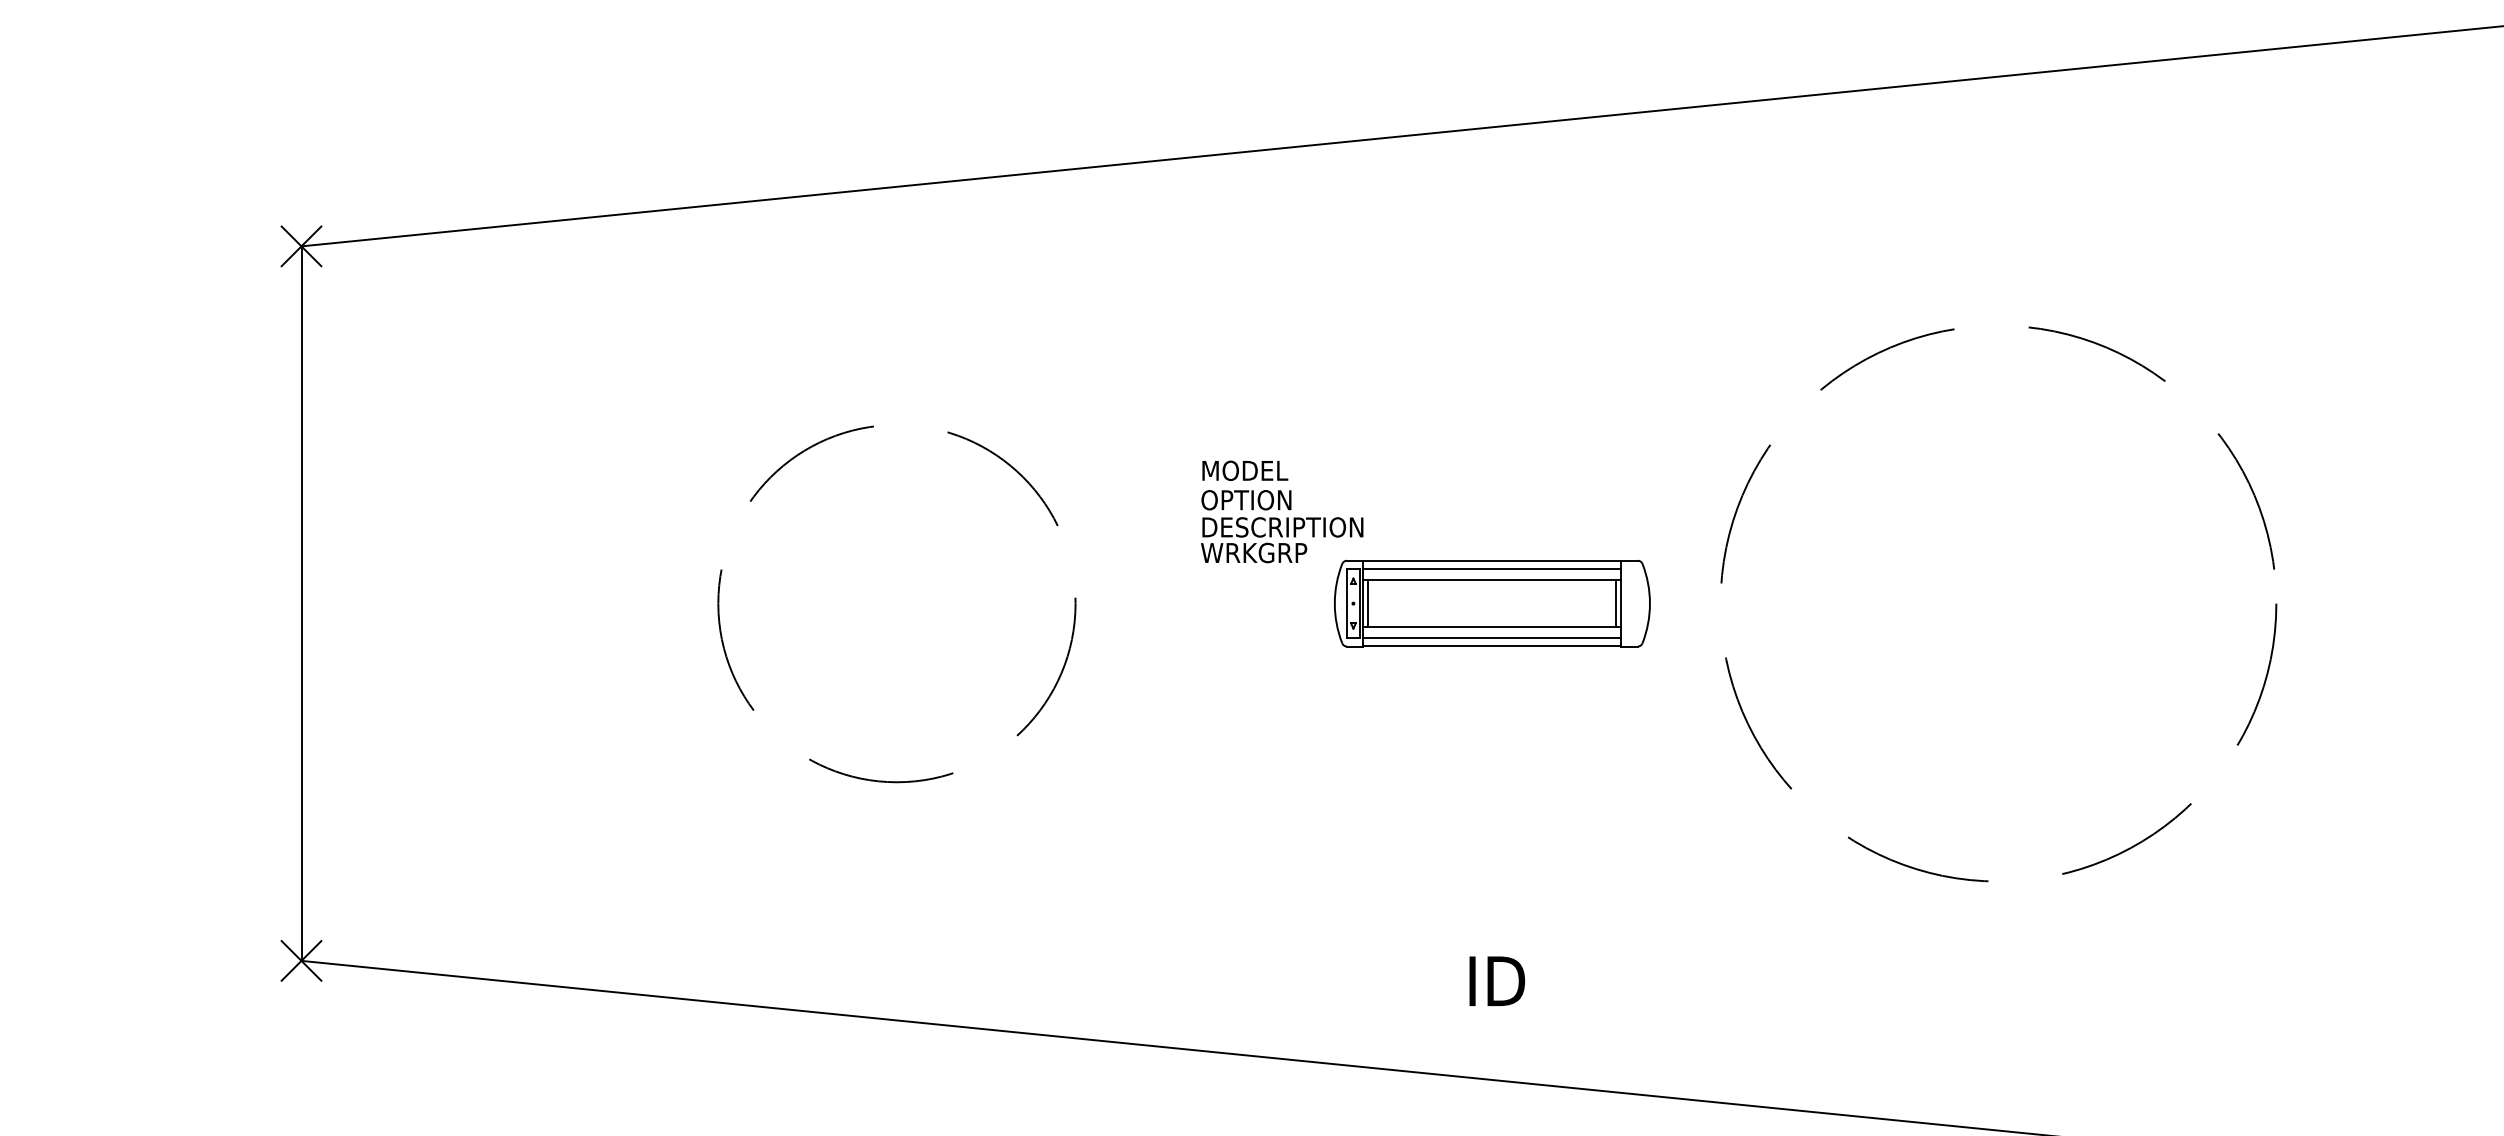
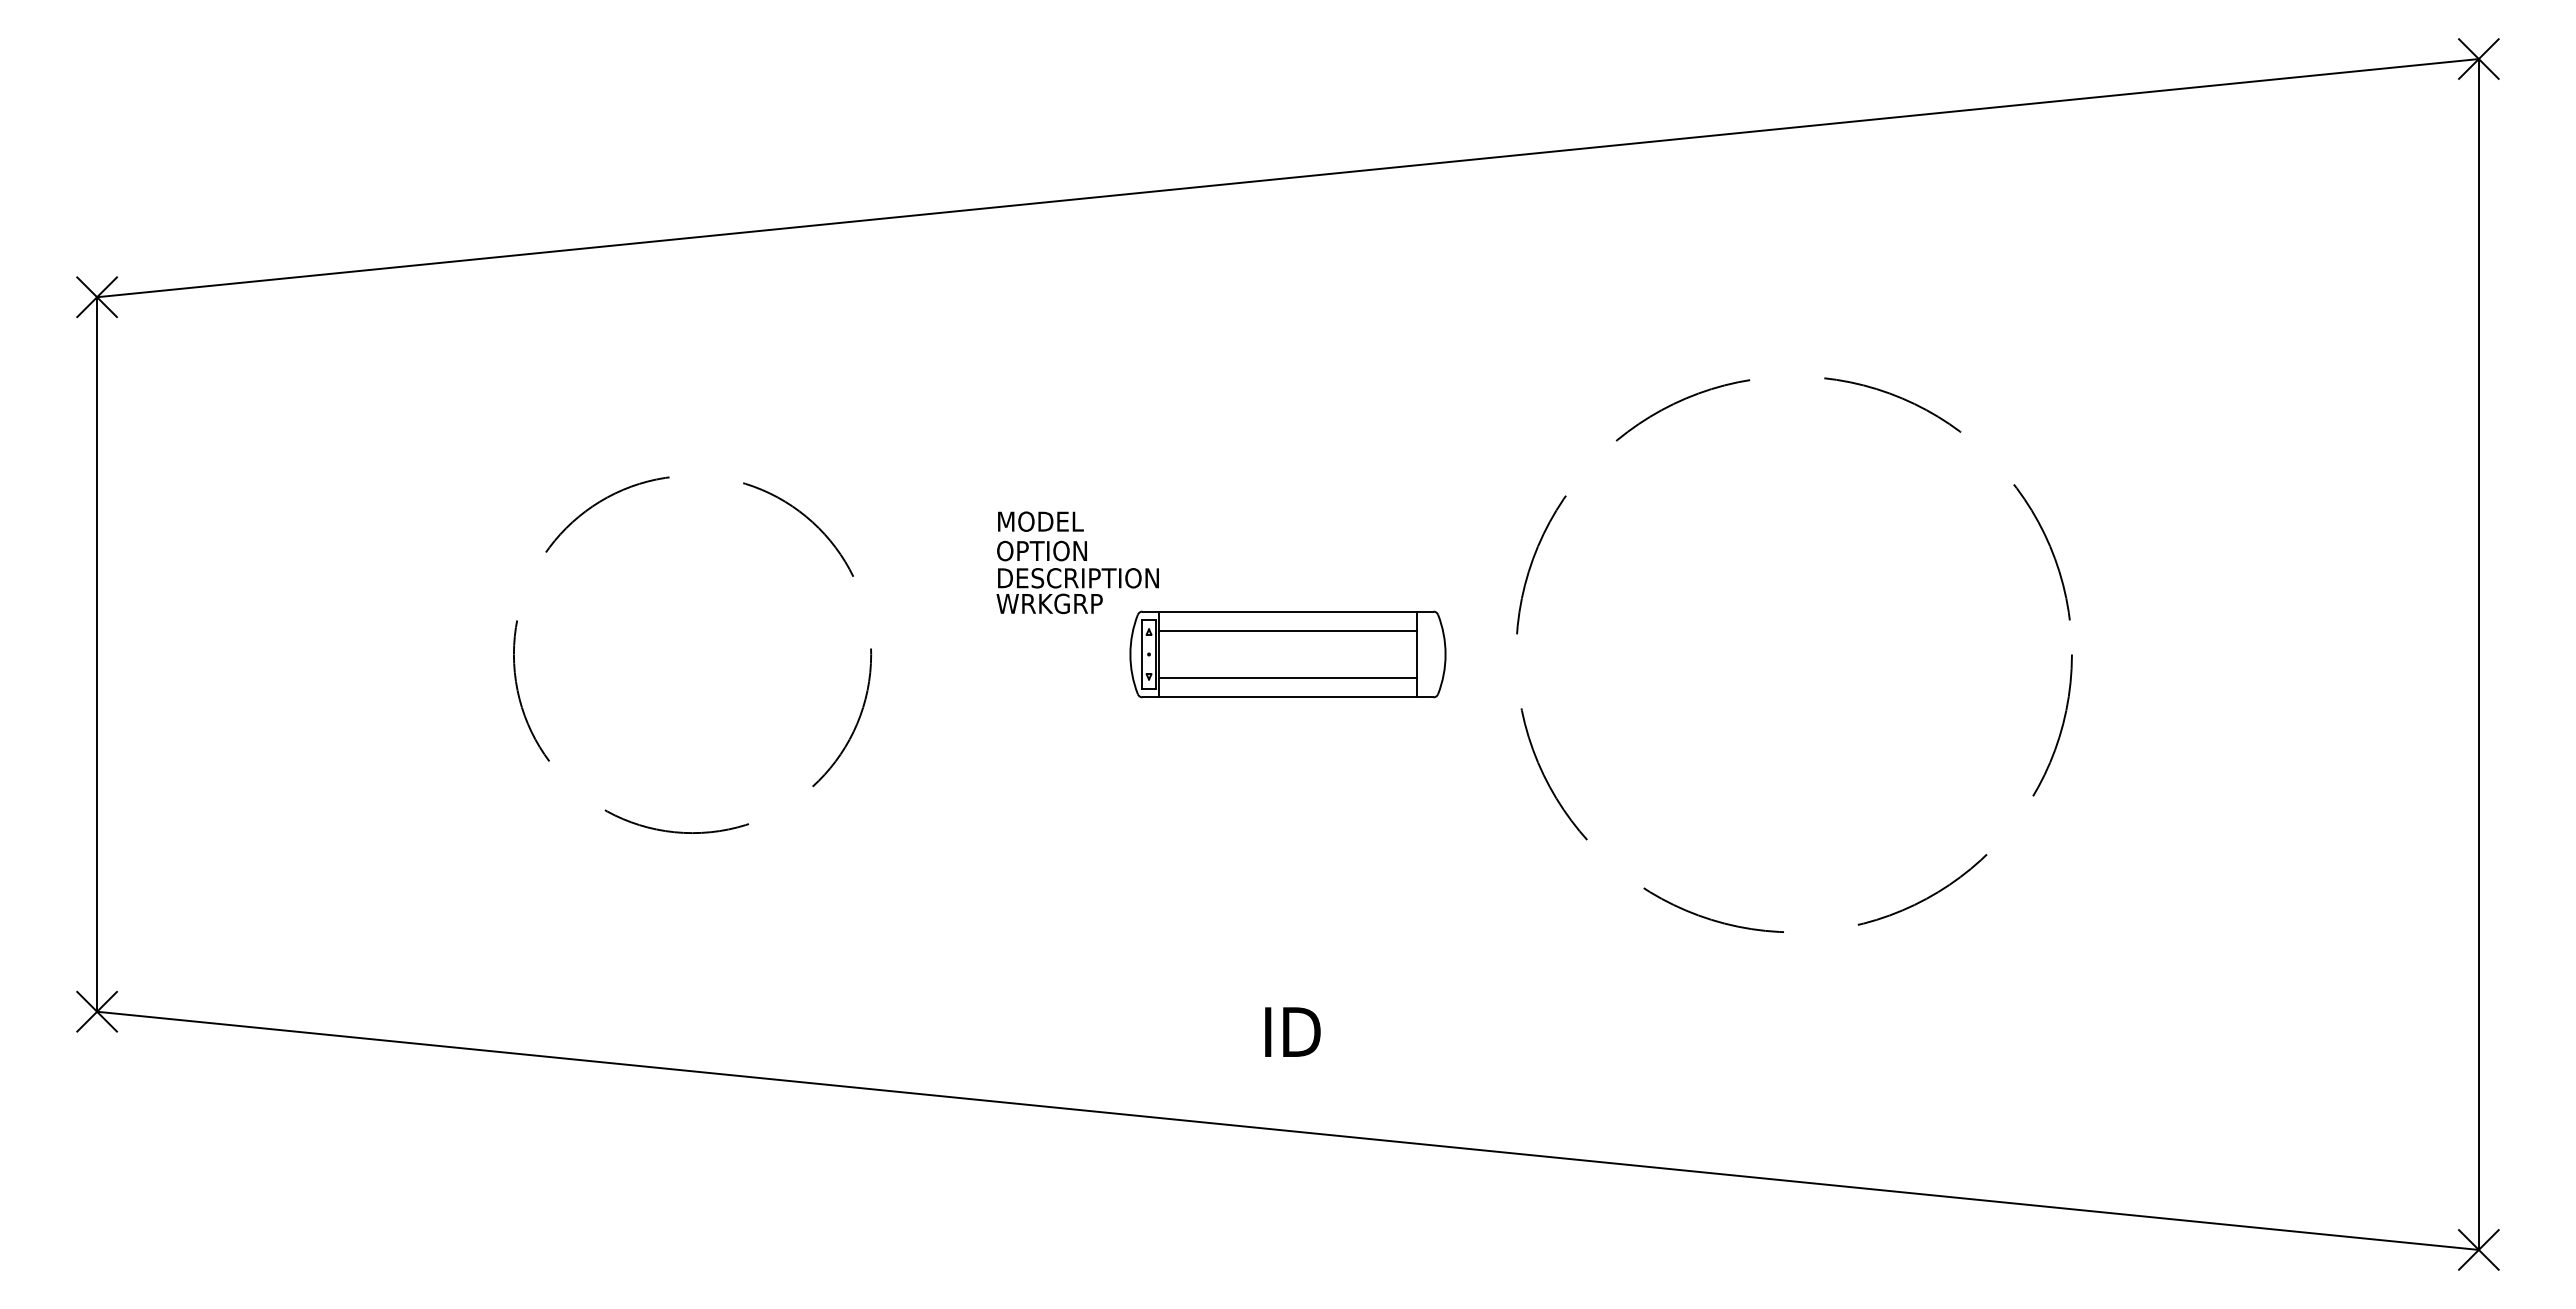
line: (1491, 569) -> (1287, 620), removed
line: (1367, 603) -> (1163, 654), removed
line: (1616, 603) -> (1412, 654), removed
line: (1491, 637) -> (1287, 688), removed

